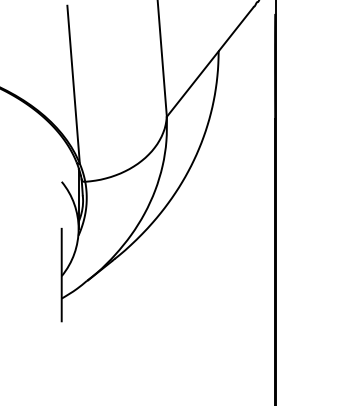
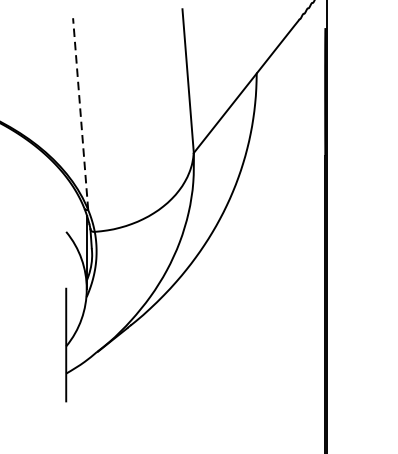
line: (73, 84) -> (80, 113), solid -> dashed

